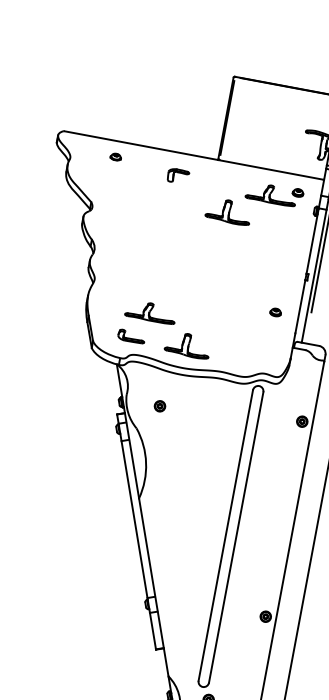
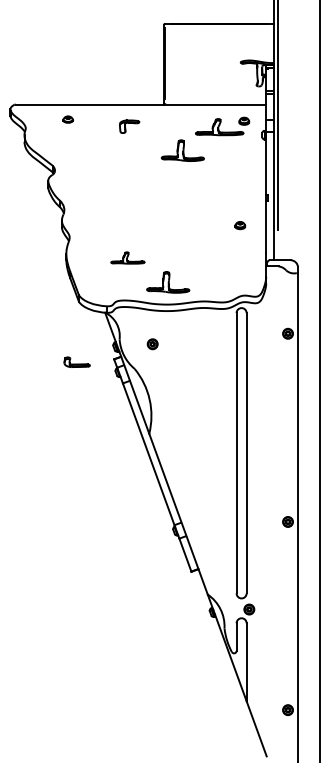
part: (150, 311) -> (127, 257), size x0.7
part: (276, 312) -> (240, 225), moved
part: (131, 335) -> (76, 361), moved

